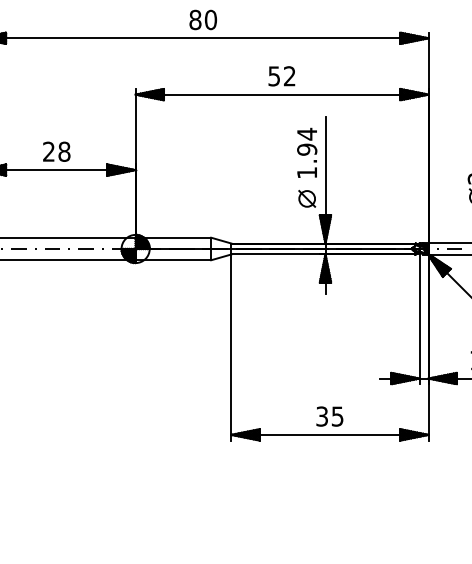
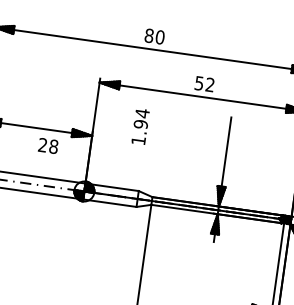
text: (56, 151) -> (48, 145), moved
text: (307, 152) -> (140, 126), moved
part: (307, 198) -> (210, 172), removed

